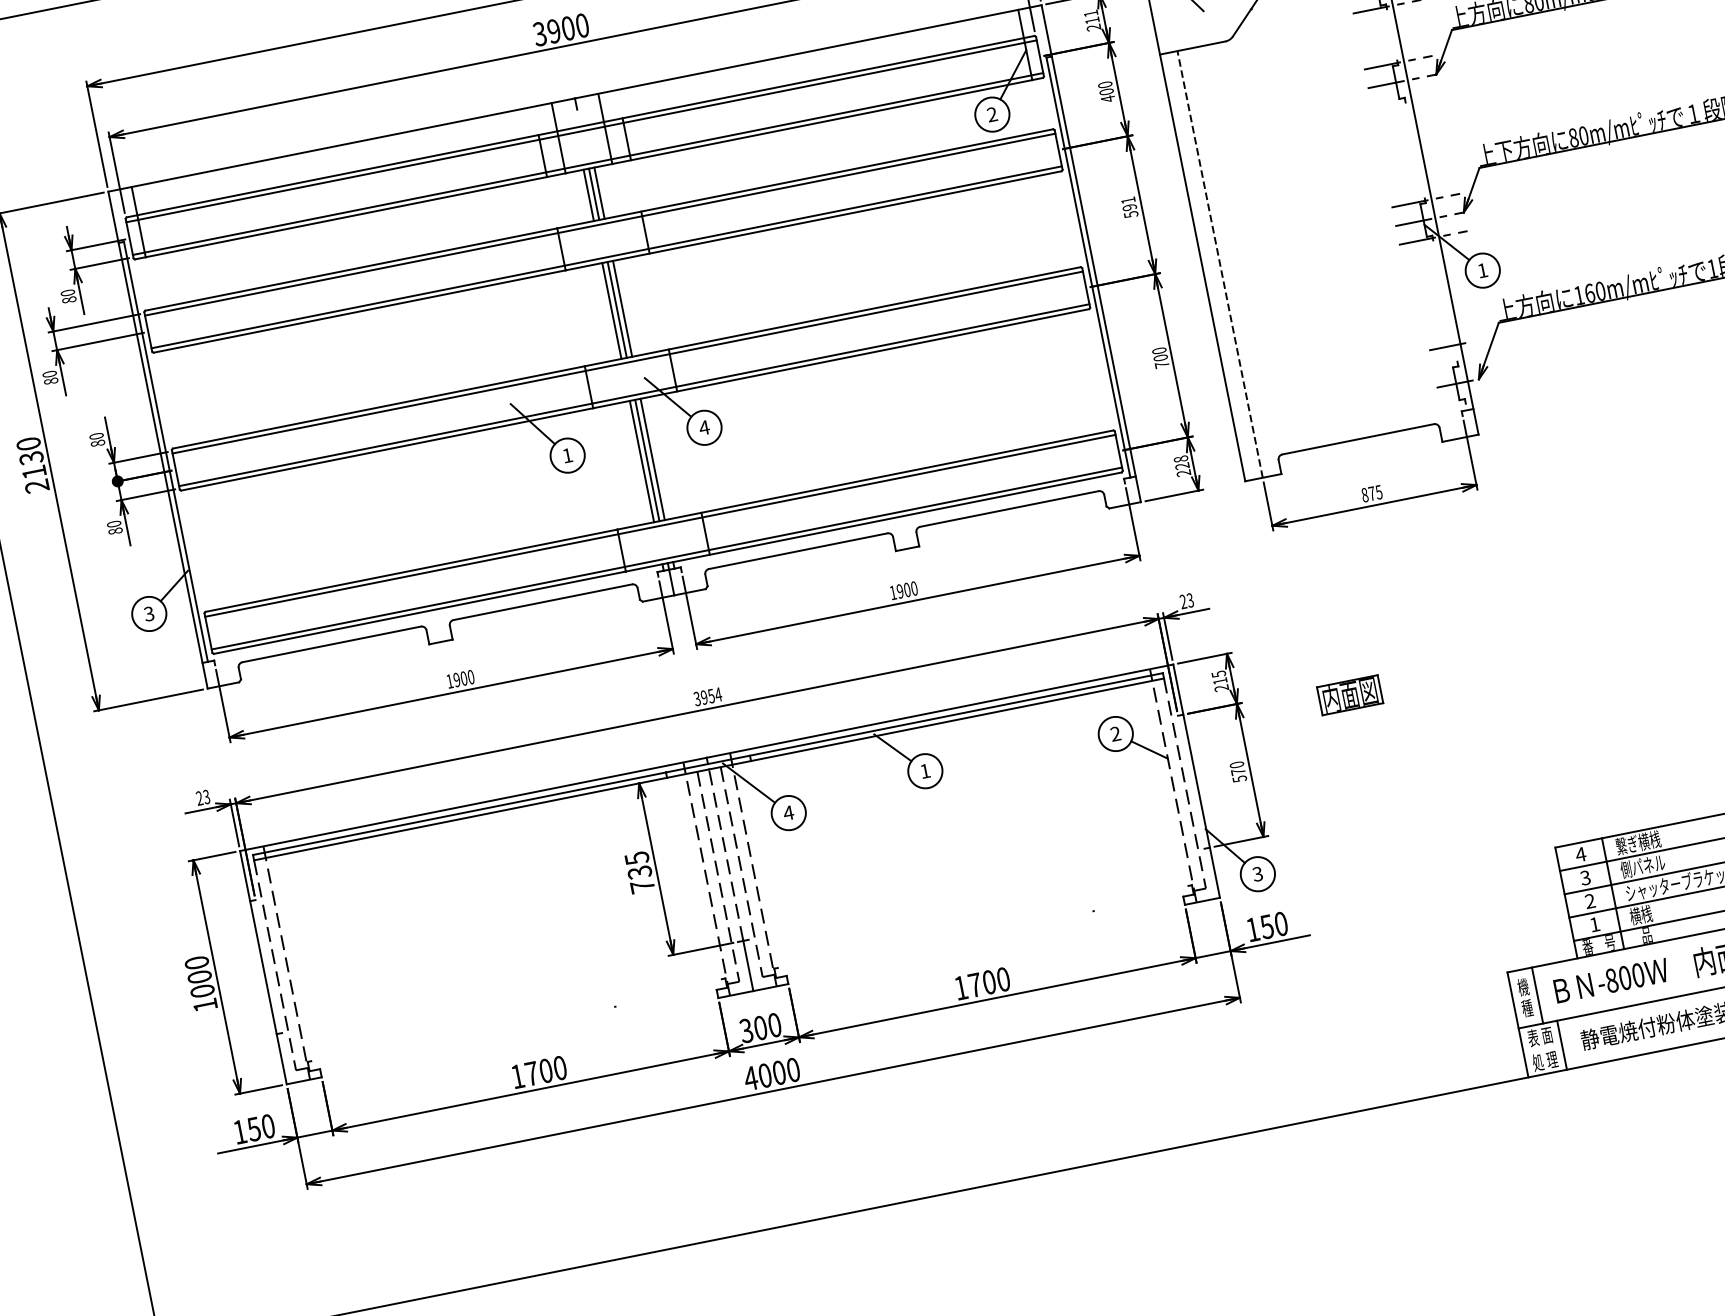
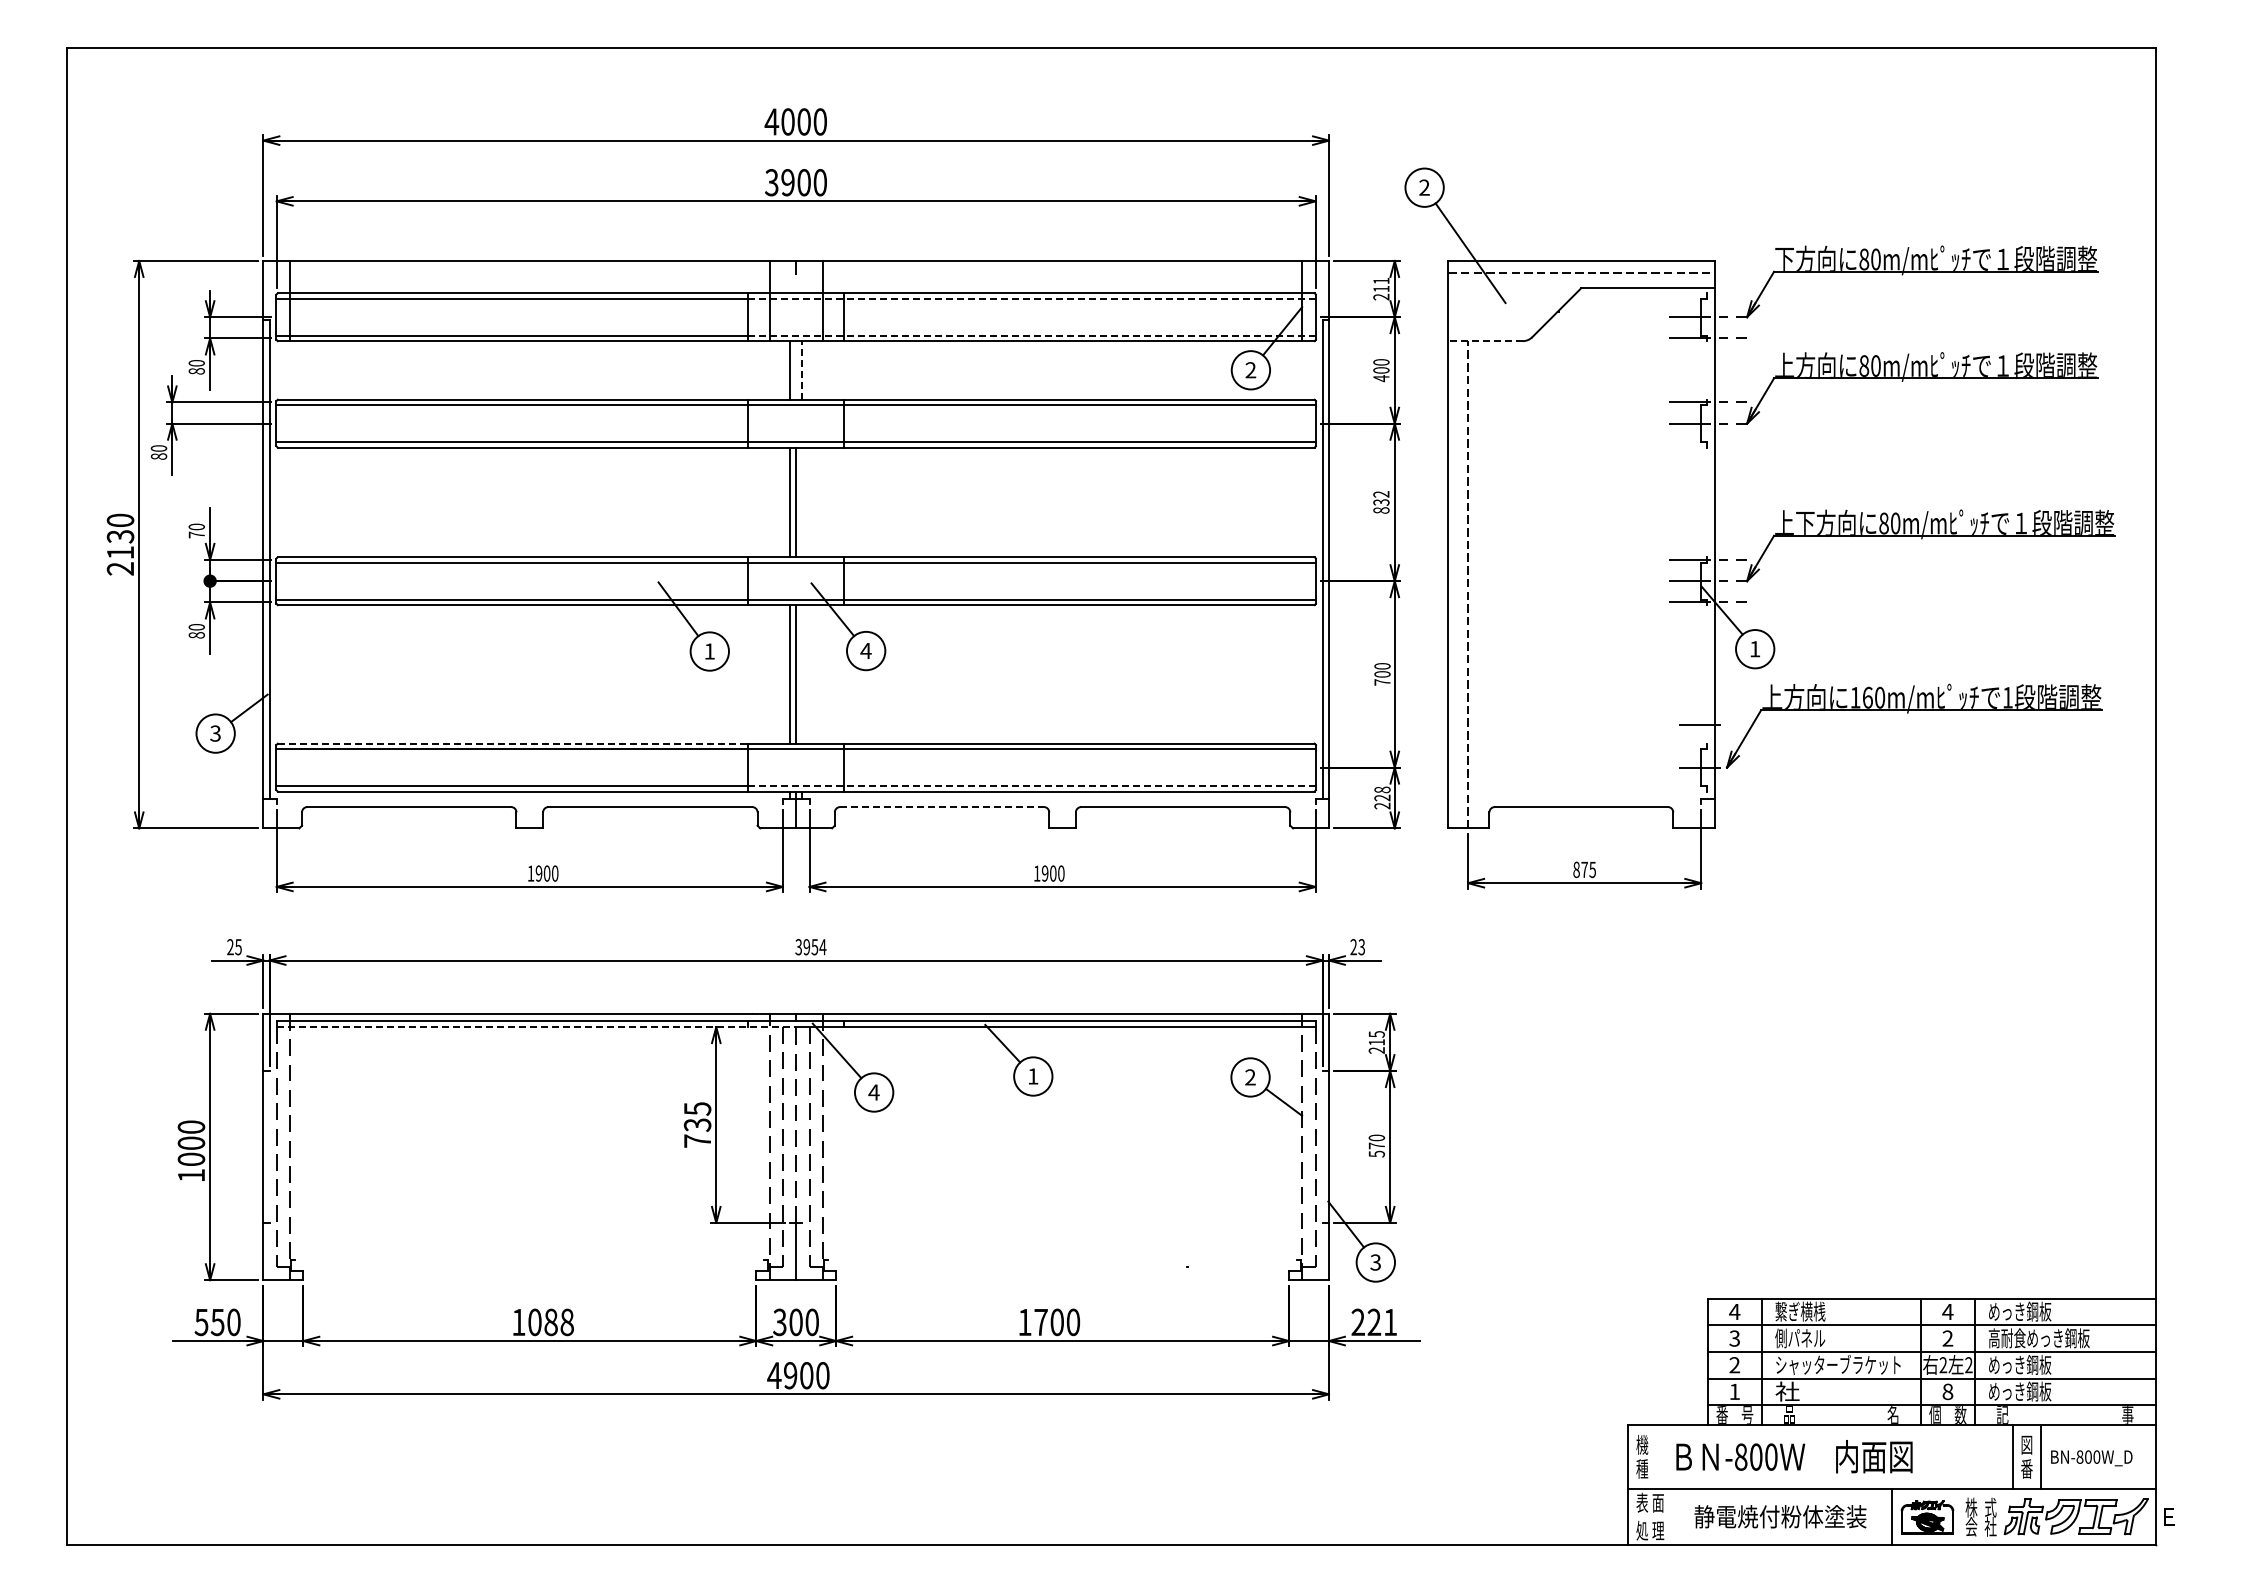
line: (1192, 48) -> (1485, 341), solid -> dashed
line: (788, 89) -> (1032, 298), solid -> dashed
line: (794, 122) -> (1032, 335), solid -> dashed
line: (599, 192) -> (802, 369), solid -> dashed
line: (594, 194) -> (796, 370), removed
text: (1129, 207) -> (1381, 502), 591 -> 832
line: (622, 308) -> (802, 502), removed
text: (97, 442) -> (196, 534), 80 -> 70
line: (652, 459) -> (802, 674), removed
line: (873, 517) -> (1032, 786), solid -> dashed
line: (798, 551) -> (942, 807), solid -> dashed
line: (411, 570) -> (513, 743), solid -> dashed
part: (1350, 694) -> (1516, 1085), removed
text: (206, 796) -> (238, 946), 23 -> 25
line: (481, 815) -> (536, 1027), solid -> dashed
text: (1640, 915) -> (1787, 1391), 横桟 -> 社
text: (1267, 926) -> (1374, 1322), 150 -> 221
line: (1537, 995) -> (1656, 1457), removed
line: (1562, 1045) -> (1672, 1517), removed
text: (545, 1071) -> (550, 1322), 1700 -> 1088
text: (765, 1075) -> (790, 1375), 4000 -> 4900
text: (239, 1132) -> (201, 1322), 150 -> 550

